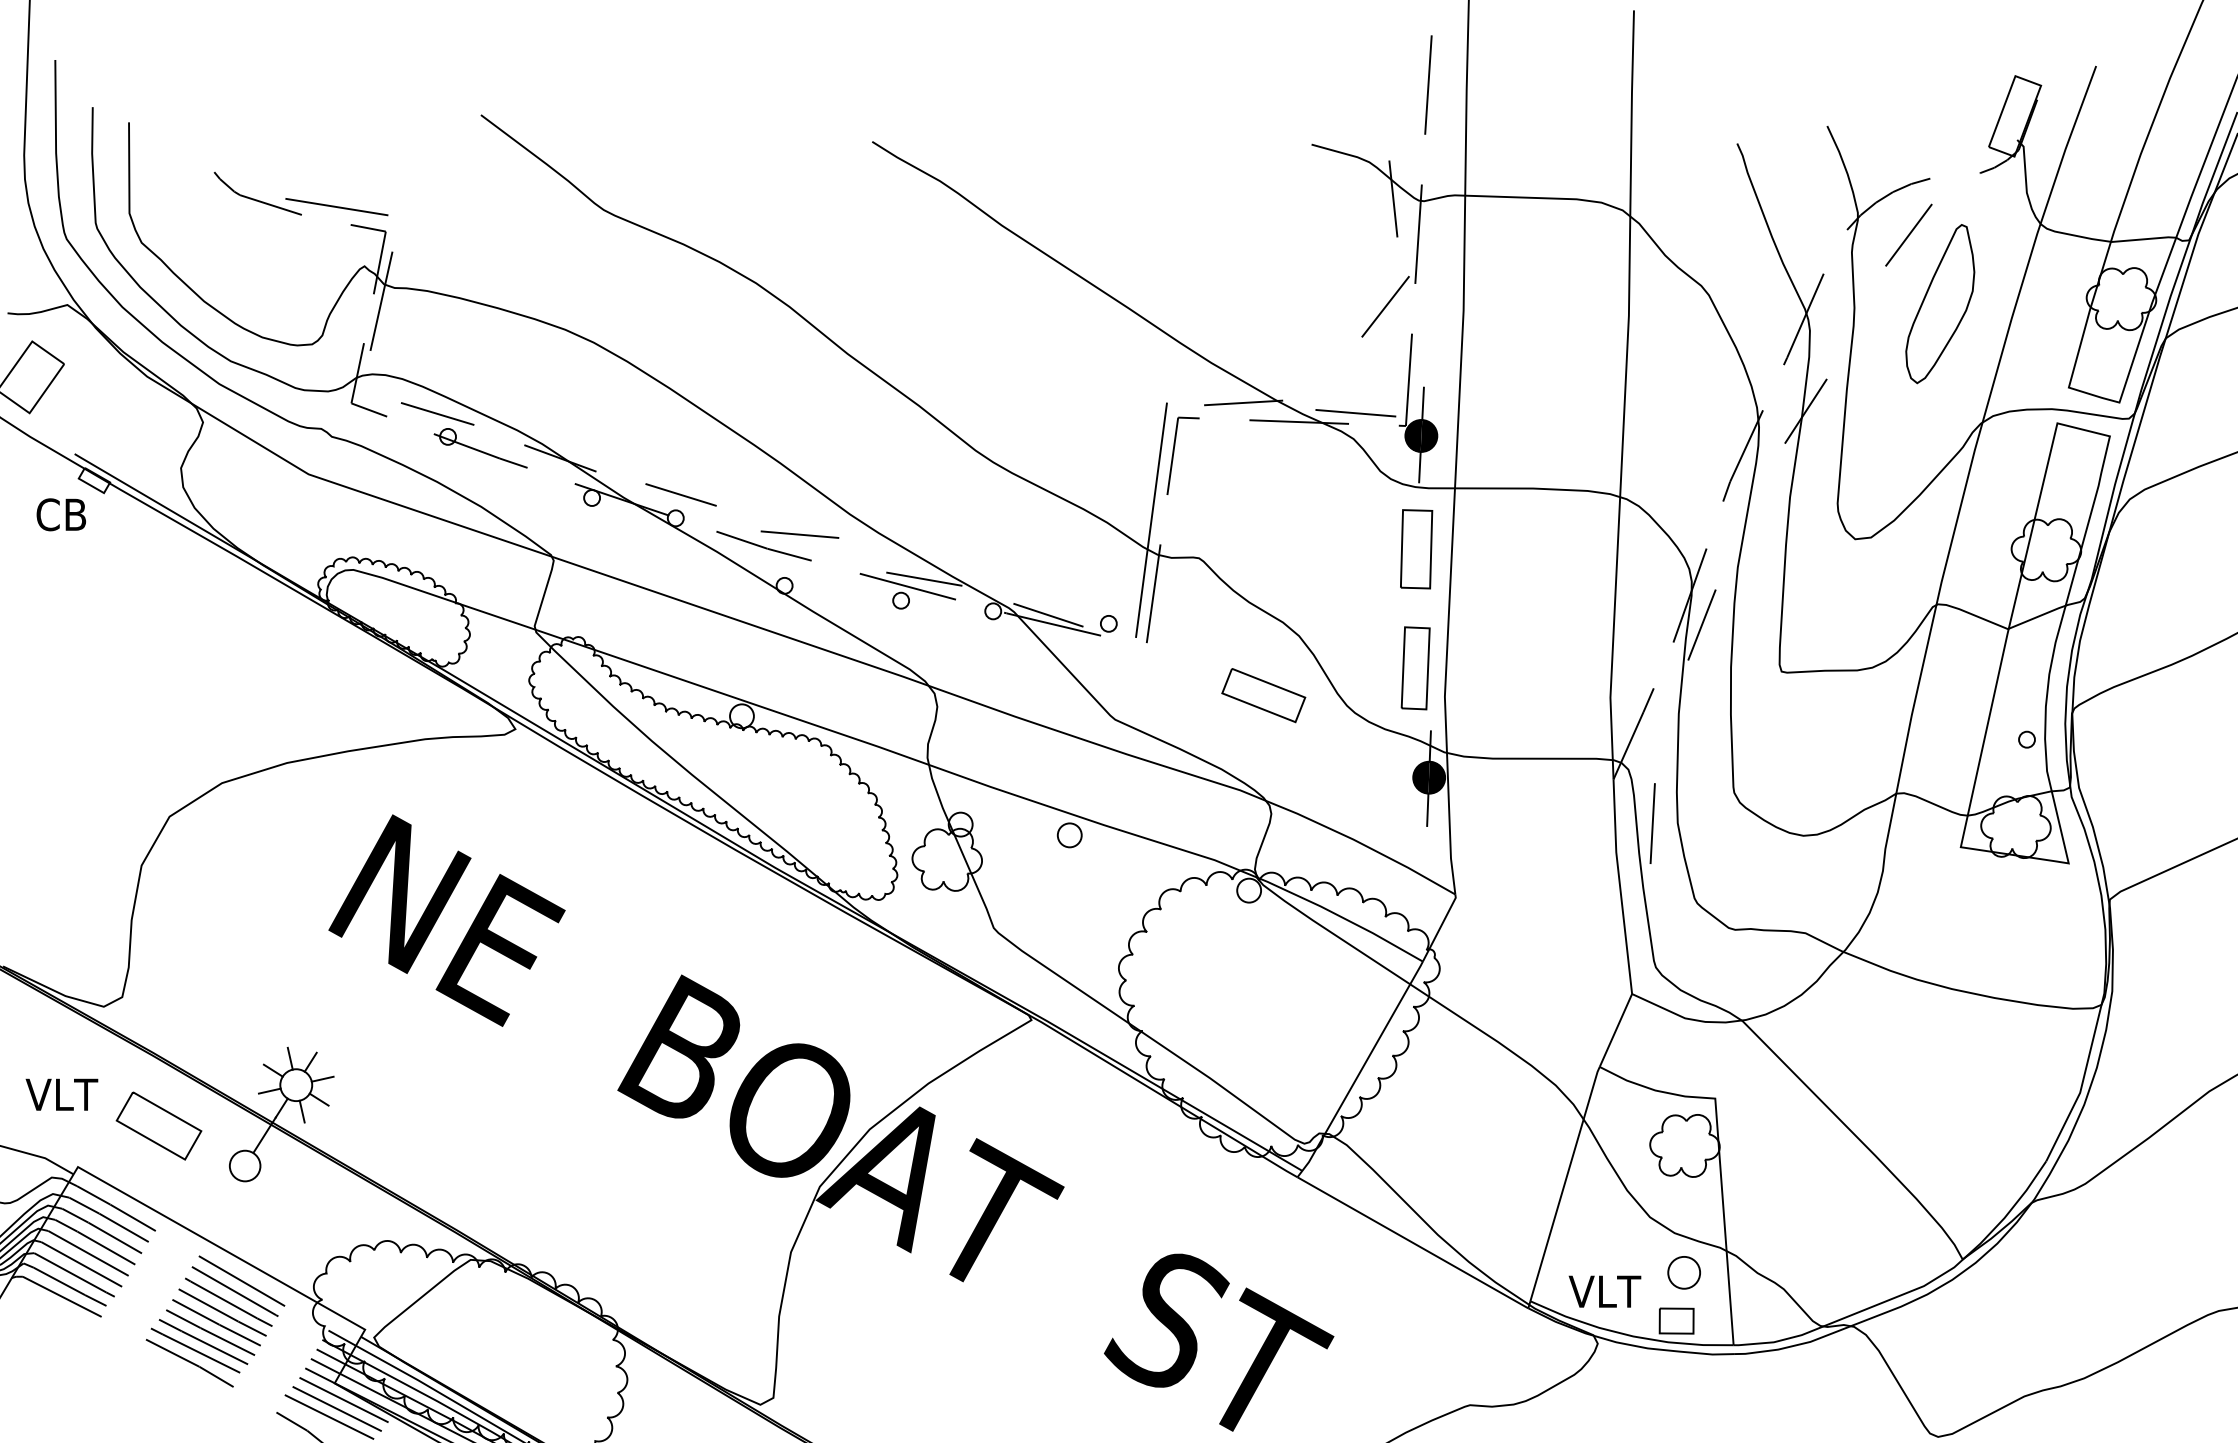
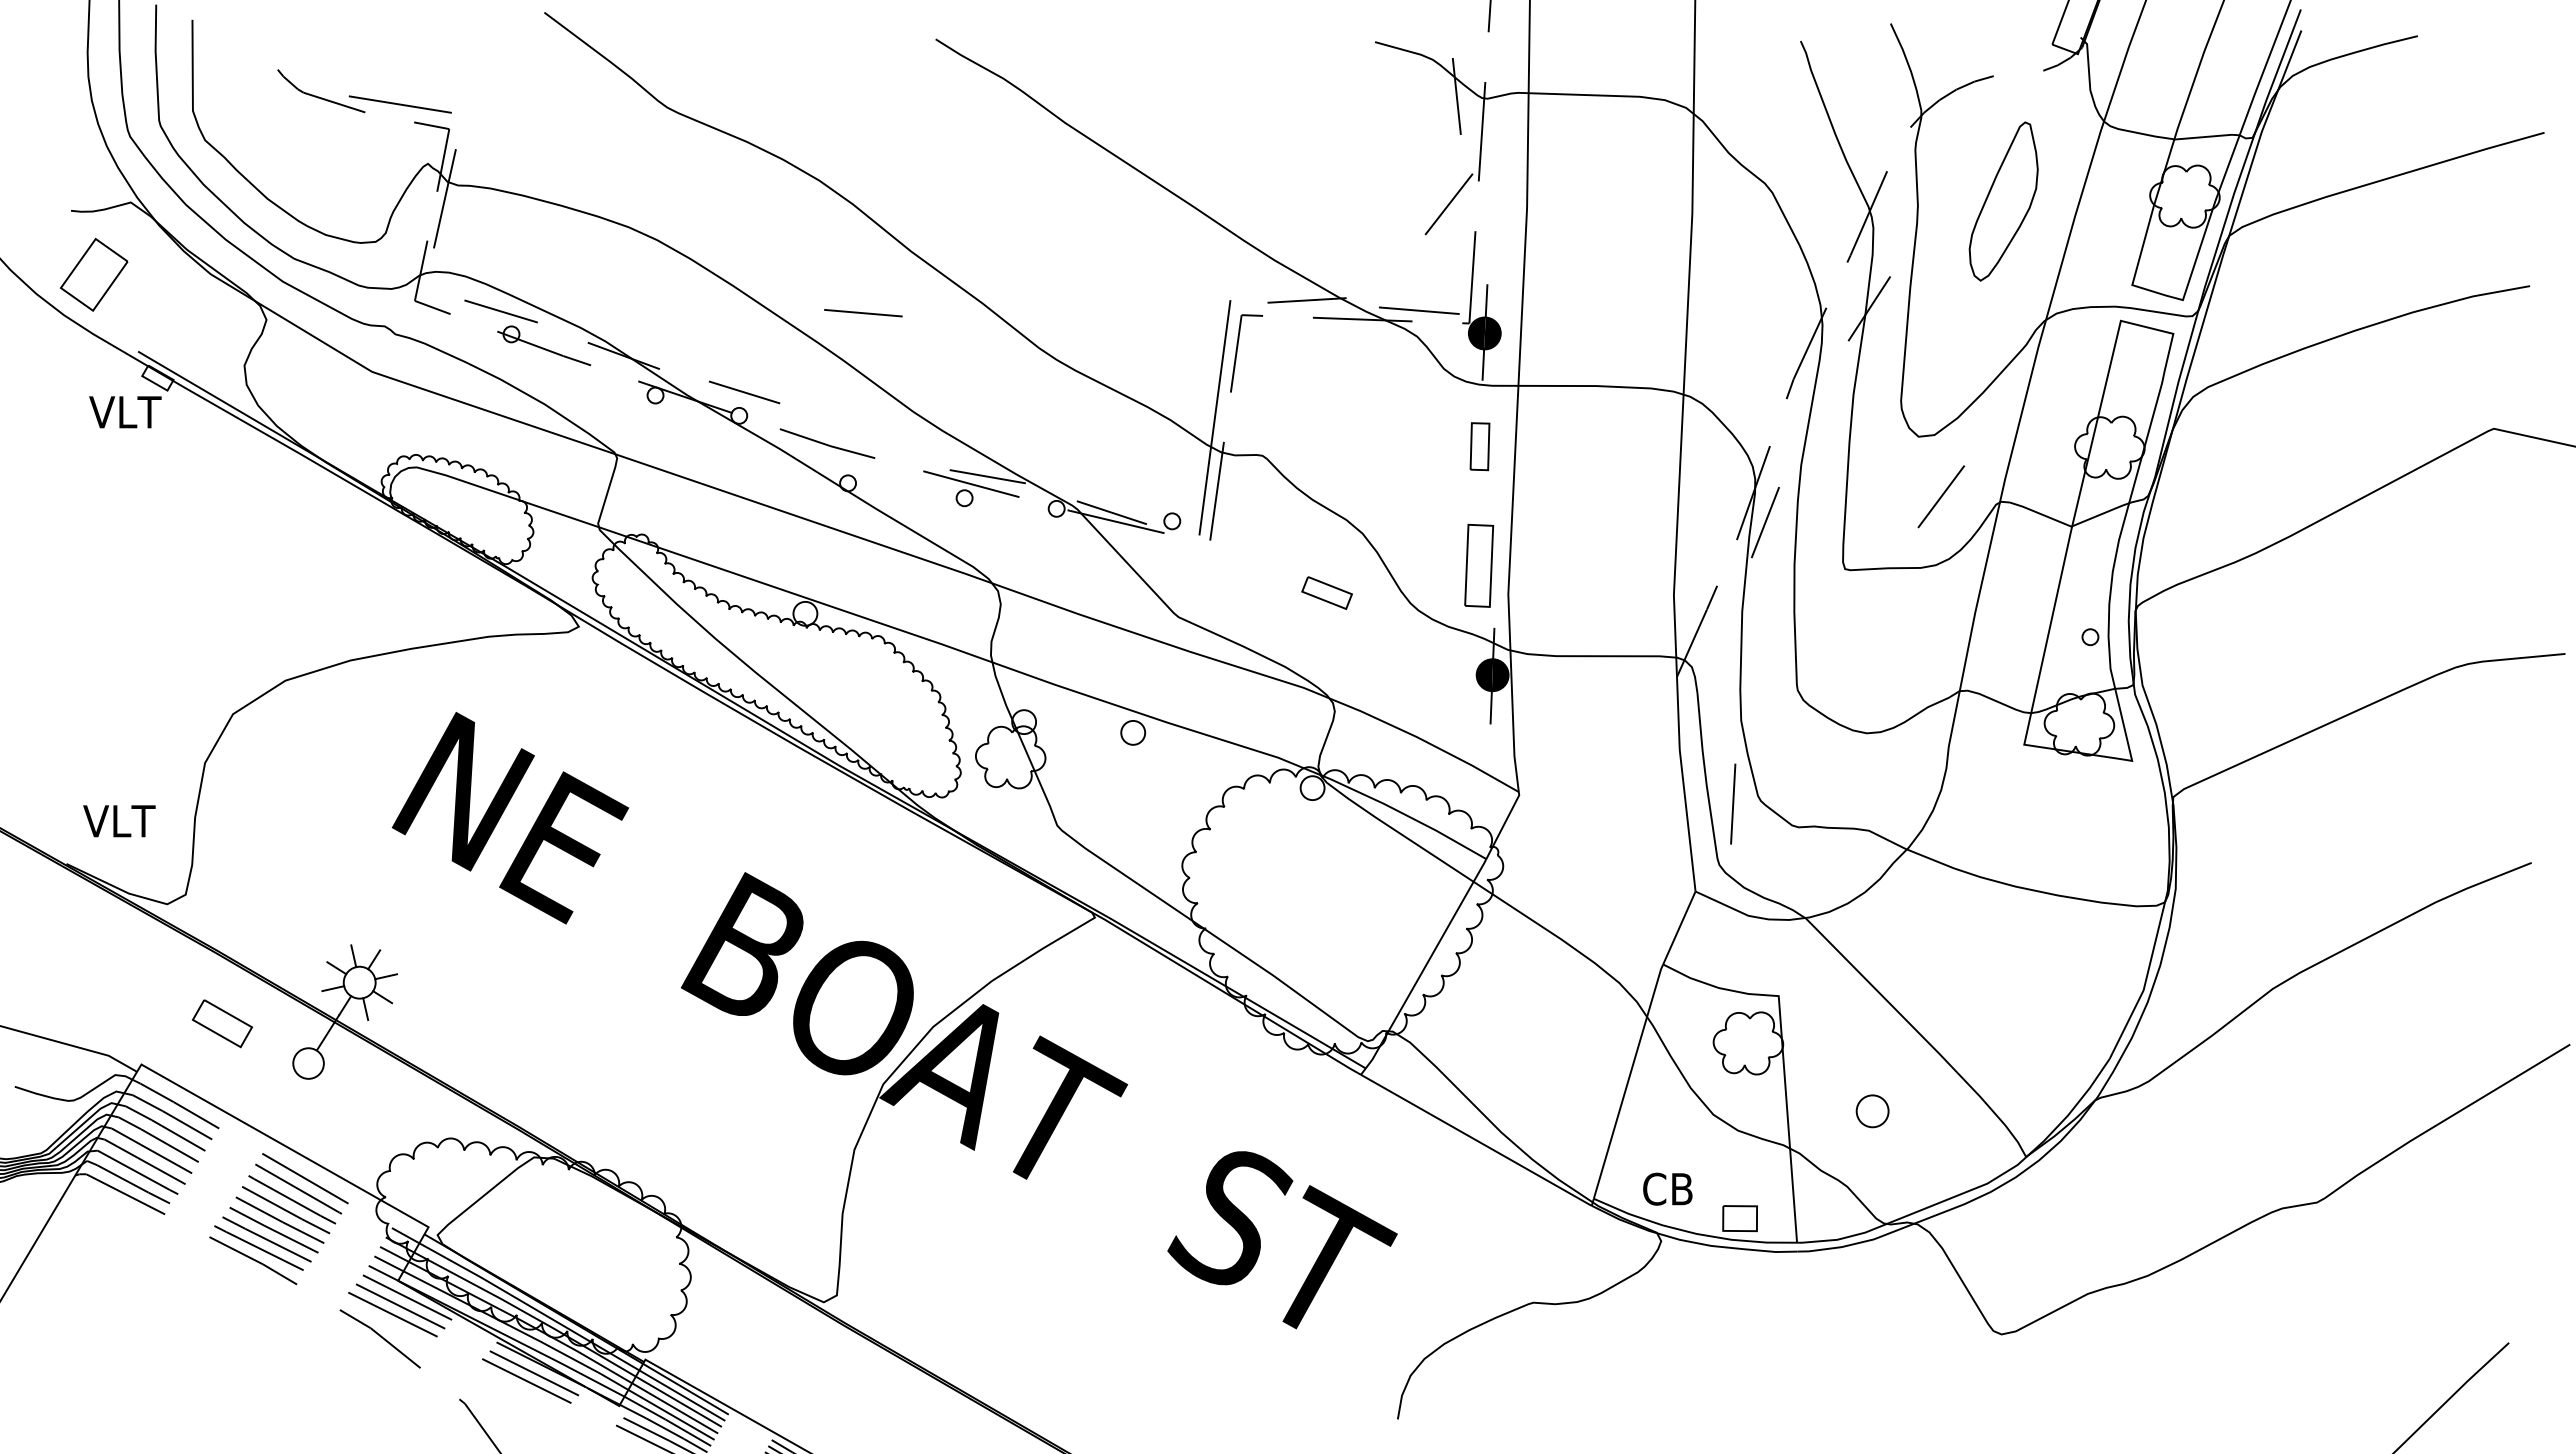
line: (1909, 234) -> (1941, 496), moved
text: (62, 513) -> (125, 411), CB -> VLT
line: (800, 534) -> (863, 313), moved
part: (1416, 548) -> (1479, 446), size x0.6
part: (1263, 694) -> (1326, 592), size x0.6
line: (1653, 822) -> (1733, 803), moved
text: (62, 1094) -> (119, 821), moved
part: (159, 1125) -> (222, 1023), size x0.7
part: (1684, 1272) -> (1872, 1111), moved
text: (1605, 1290) -> (1668, 1188), VLT -> CB

